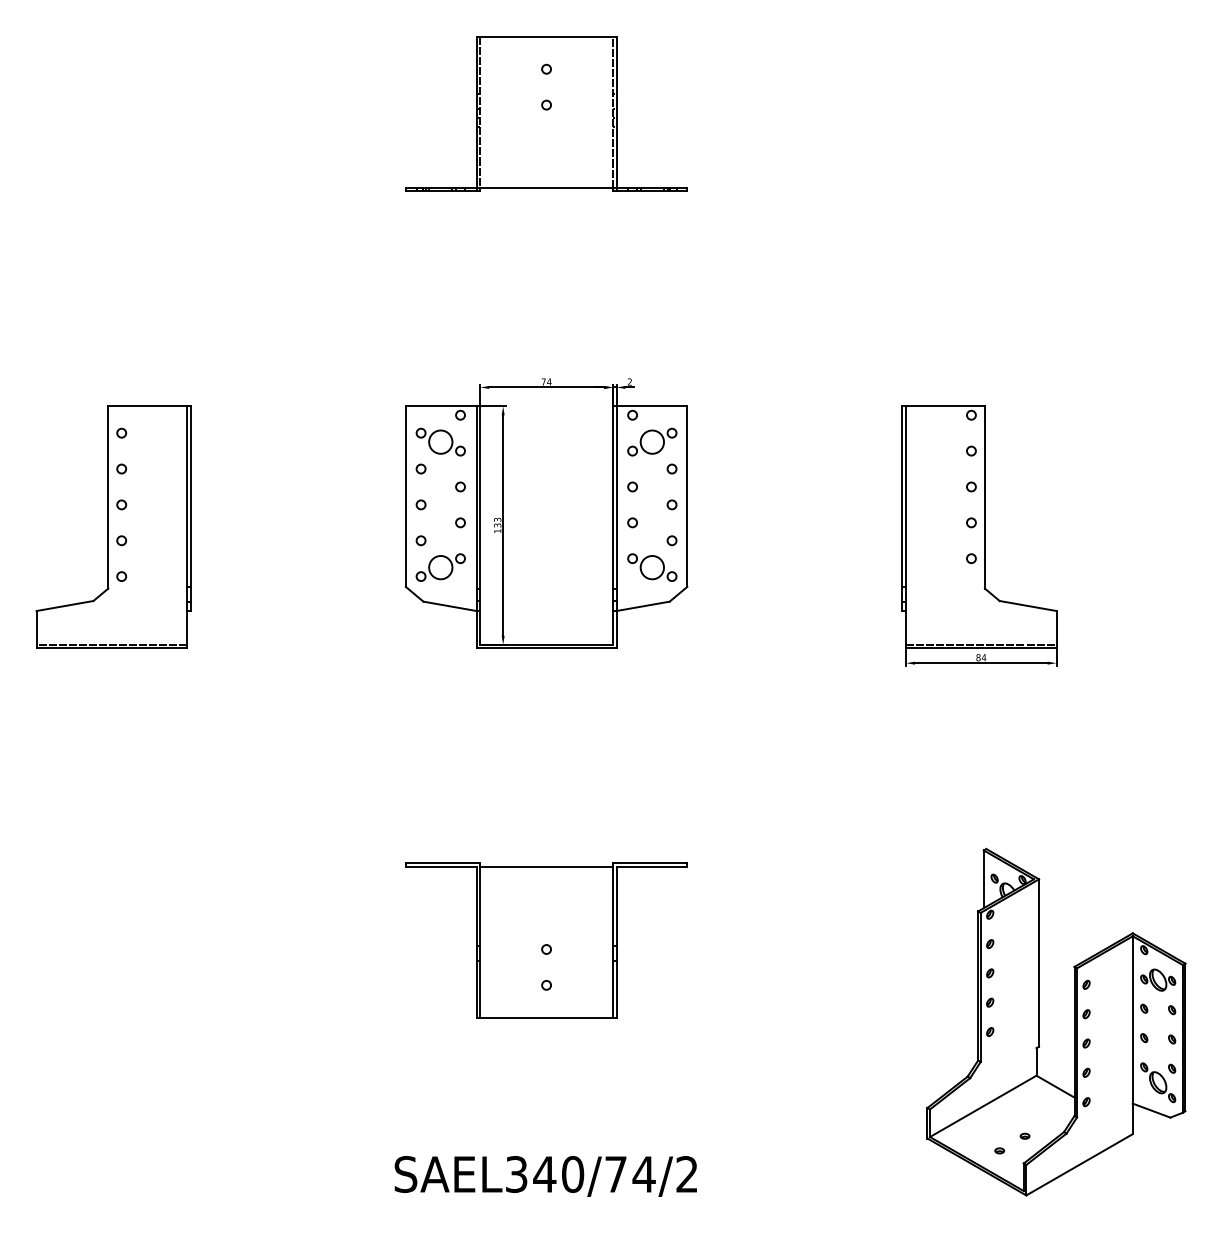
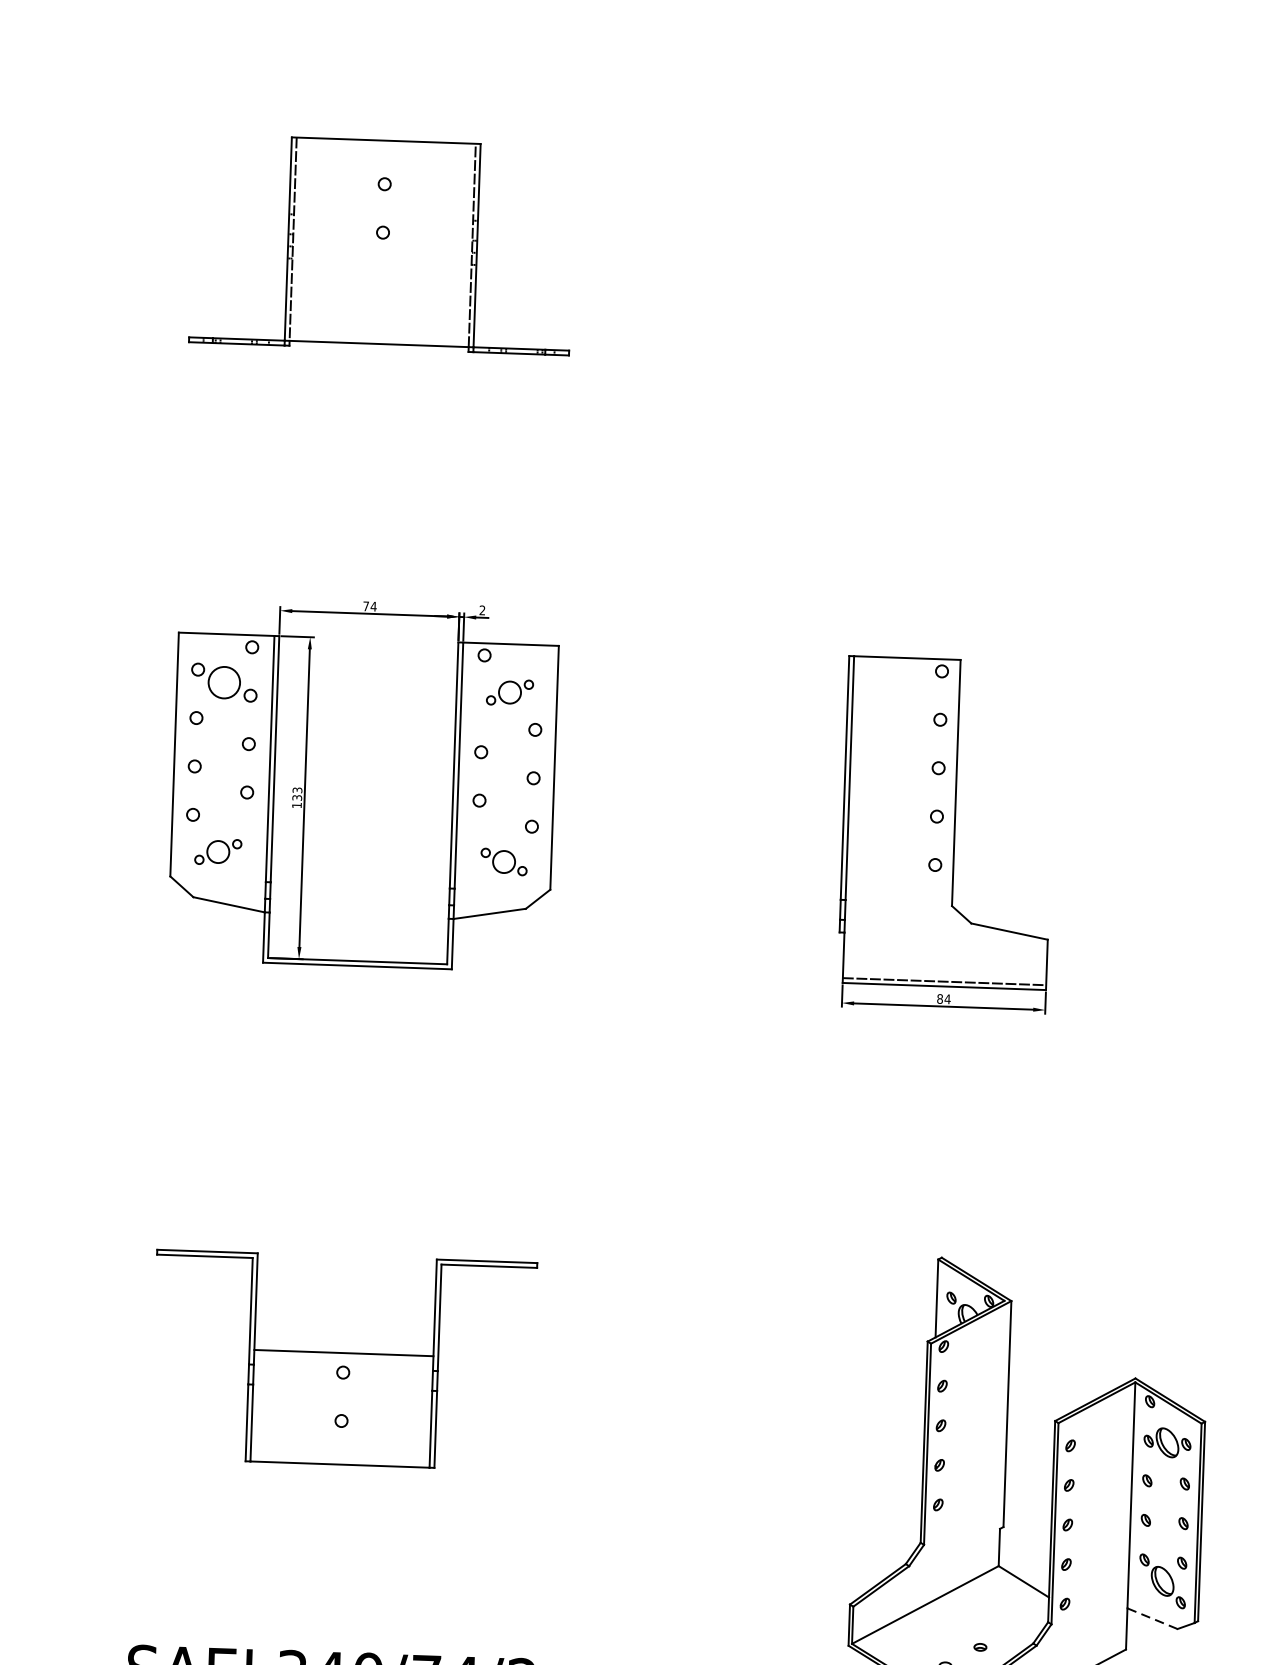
part: (652, 441) -> (510, 691), size x0.7
part: (440, 567) -> (218, 851), size x0.7
part: (652, 567) -> (504, 861), size x0.7
line: (546, 867) -> (343, 1353), moved
line: (1151, 1110) -> (1152, 1618), solid -> dashed

